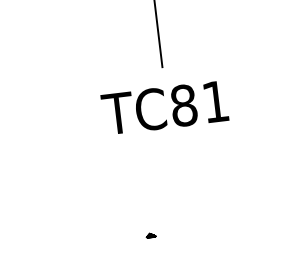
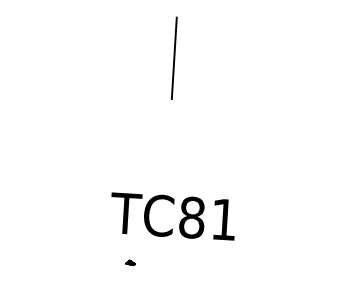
text: (164, 107) -> (172, 216), moved

